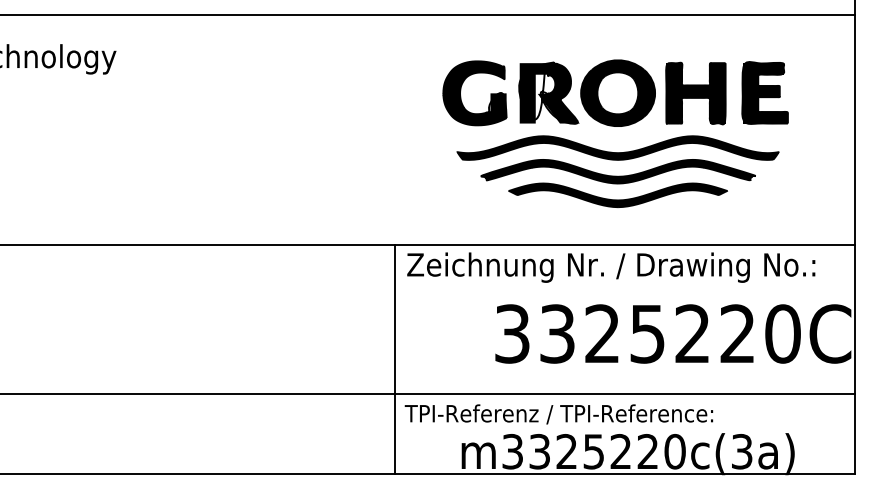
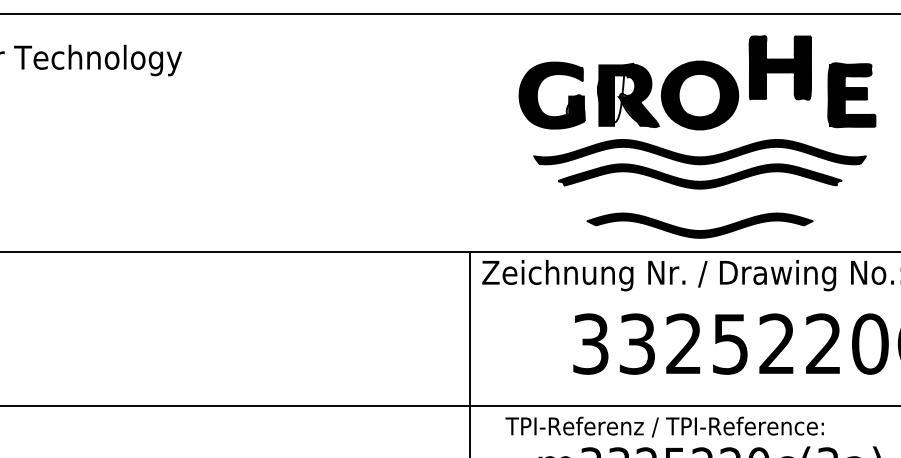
part: (695, 93) -> (779, 67), moved
part: (617, 194) -> (699, 224), moved
text: (558, 414) -> (664, 427), moved

